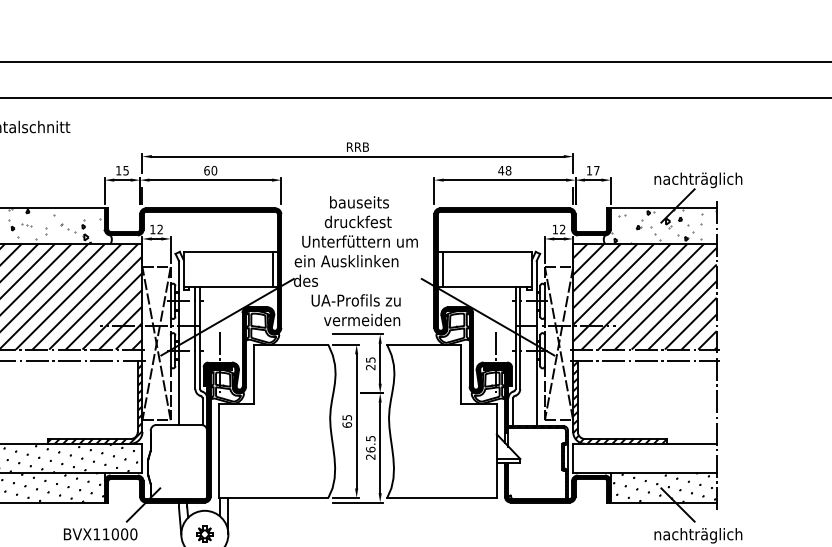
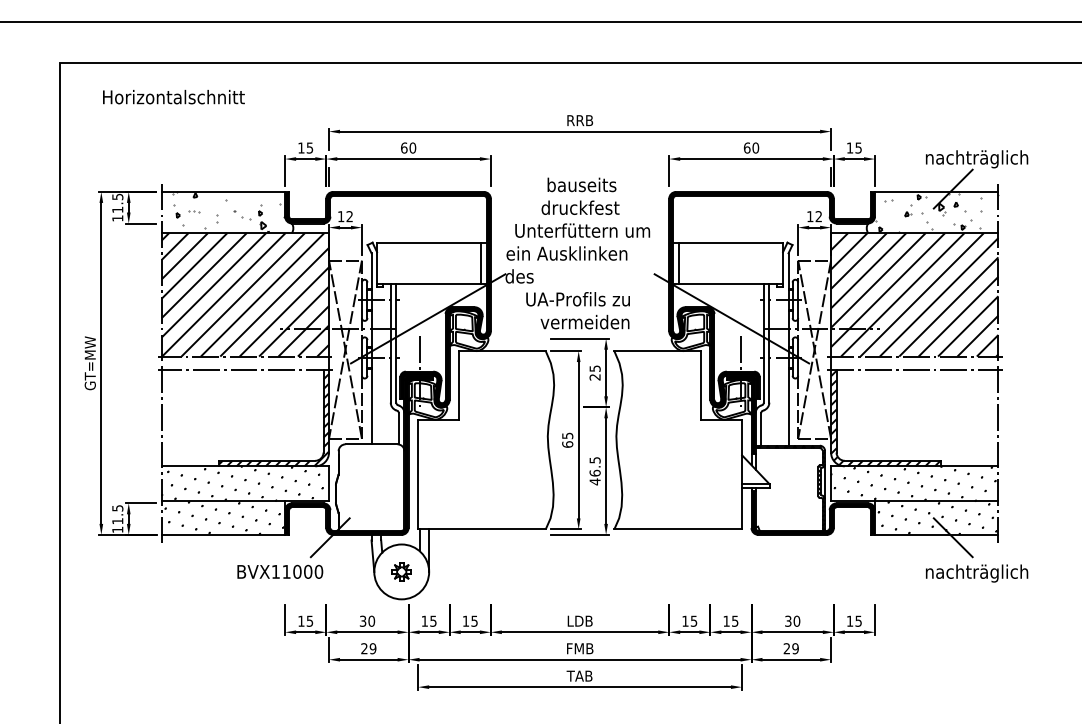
text: (504, 170) -> (751, 147), 48 -> 60
text: (596, 170) -> (858, 147), 17 -> 15
text: (370, 456) -> (594, 481), 26.5 -> 46.5
hatch: (644, 458) -> (914, 483), added

